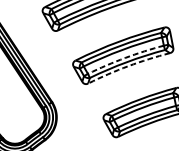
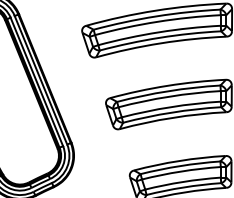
arc: (124, 58) -> (170, 107), dashed -> solid
arc: (128, 65) -> (172, 117), dashed -> solid

